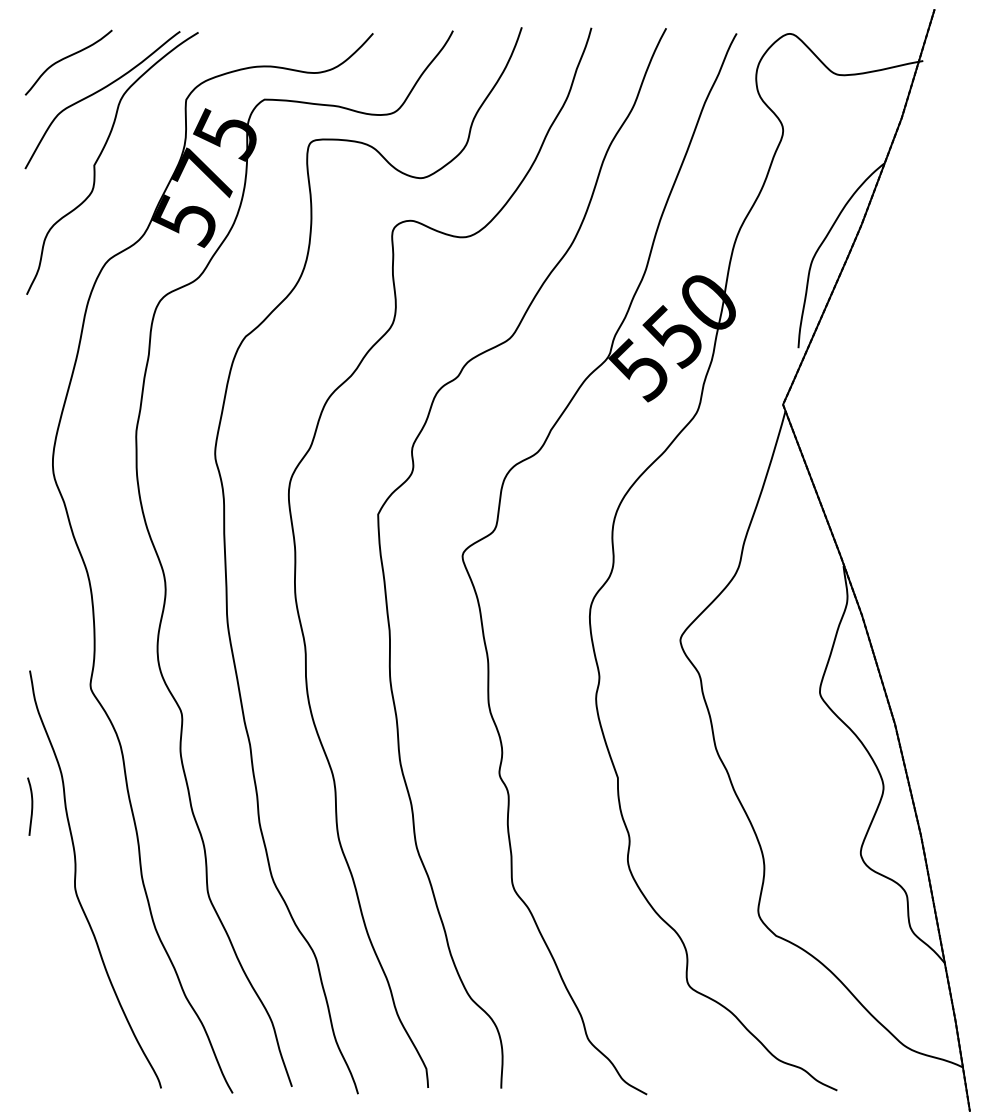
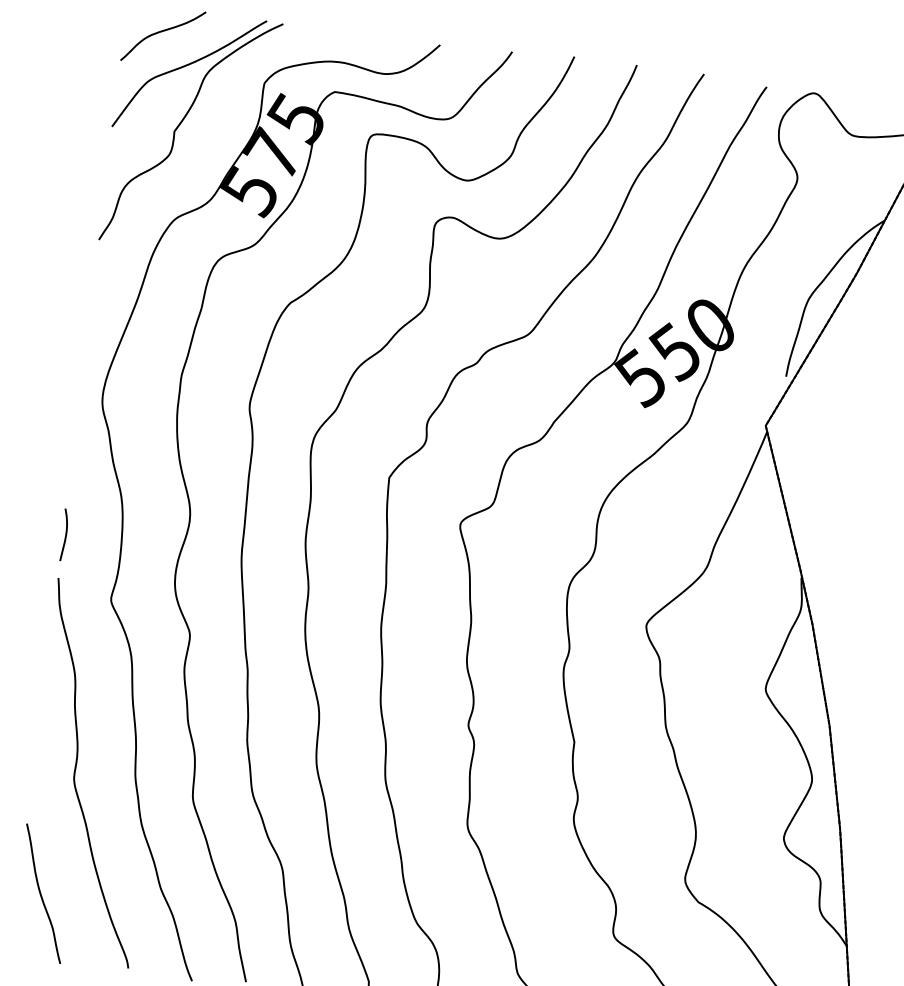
curve: (31, 806) -> (65, 534), moved
curve: (55, 1018) -> (41, 893), added

